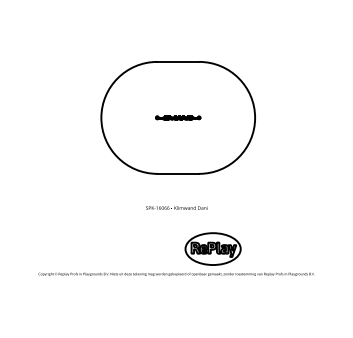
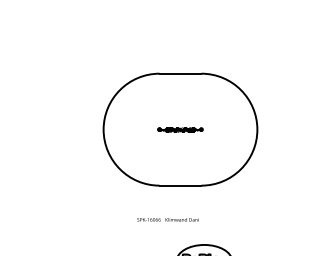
part: (177, 117) -> (179, 129), moved

